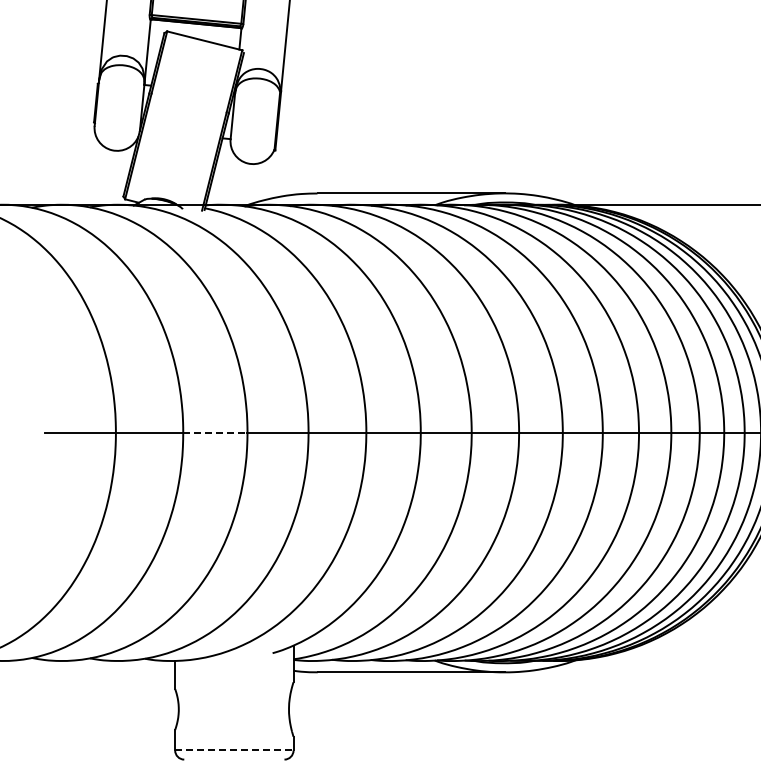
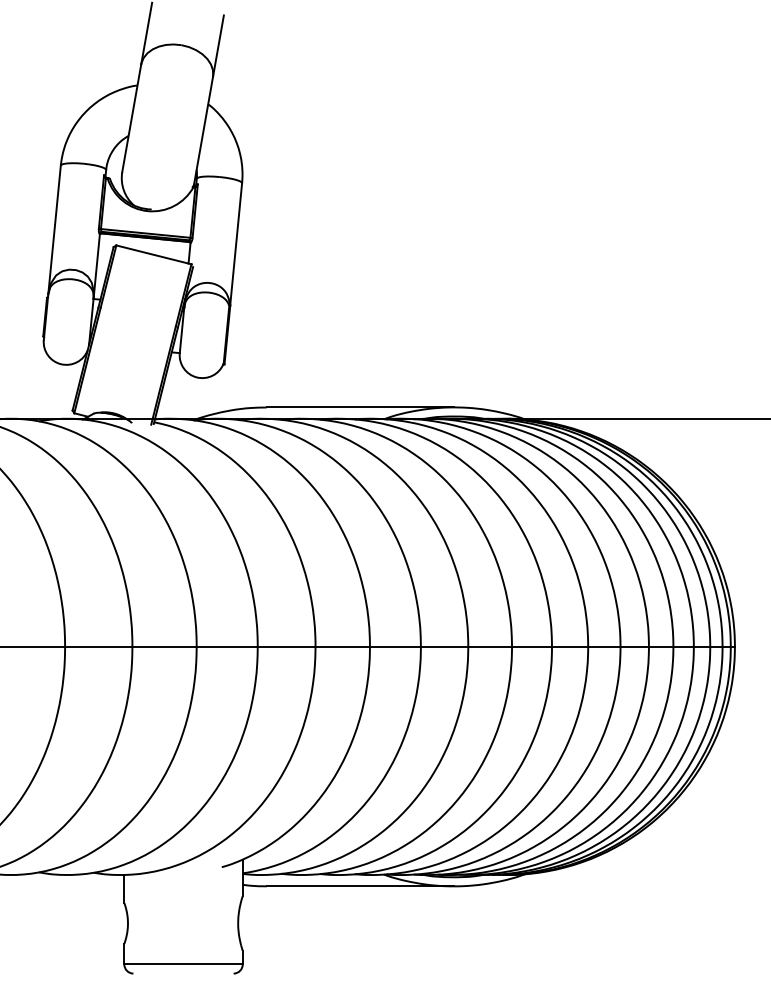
line: (215, 432) -> (164, 646), dashed -> solid
line: (235, 750) -> (184, 964), dashed -> solid

